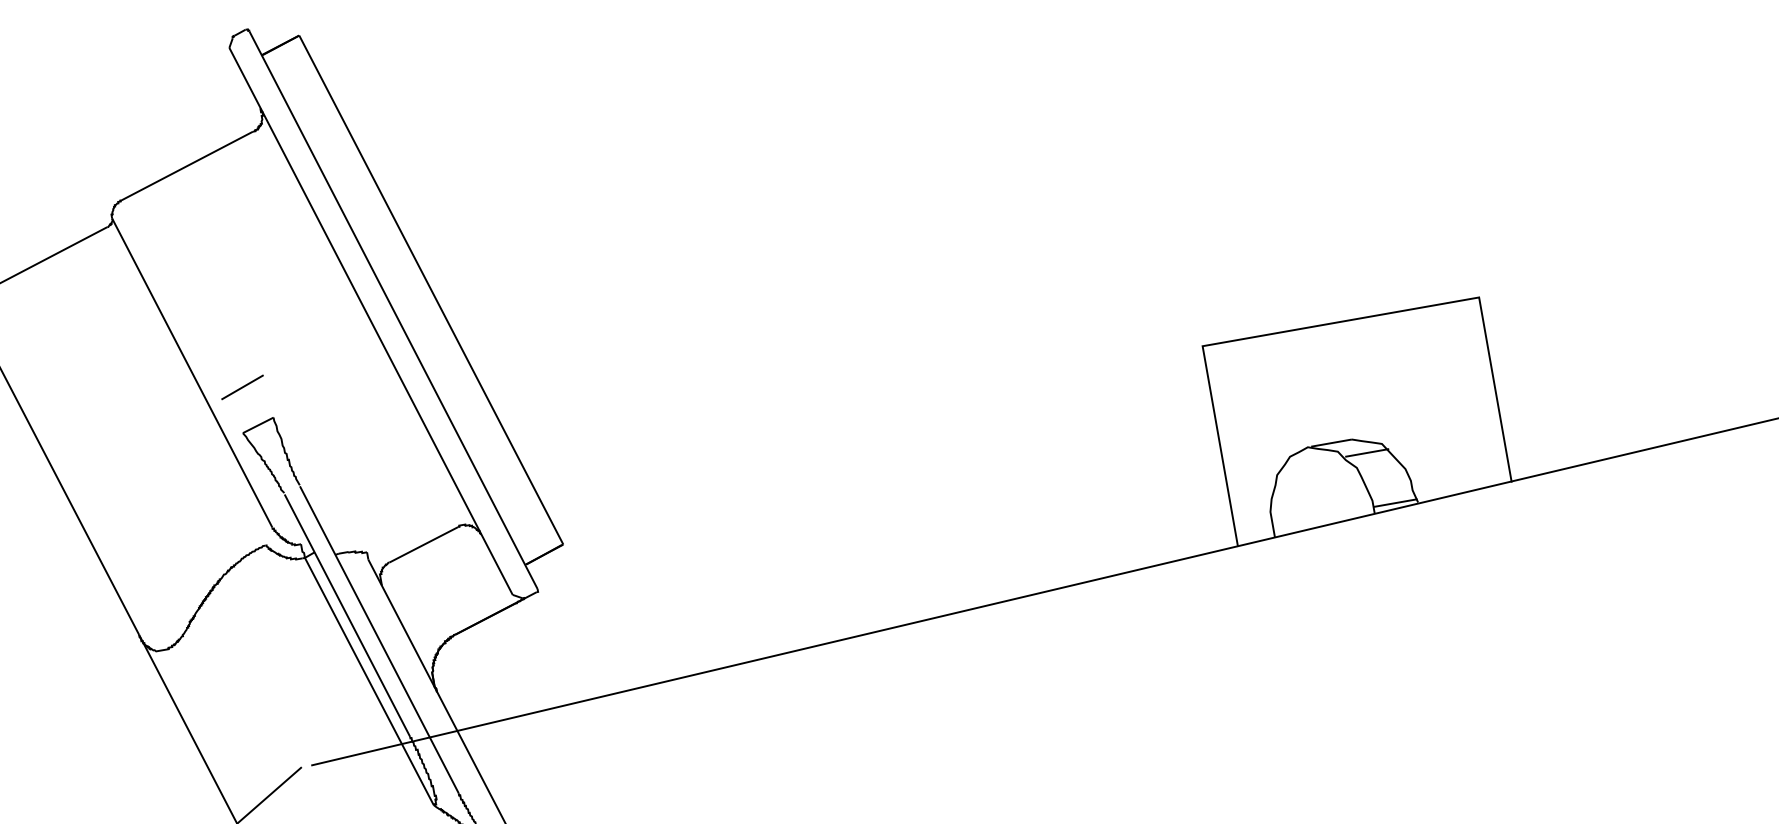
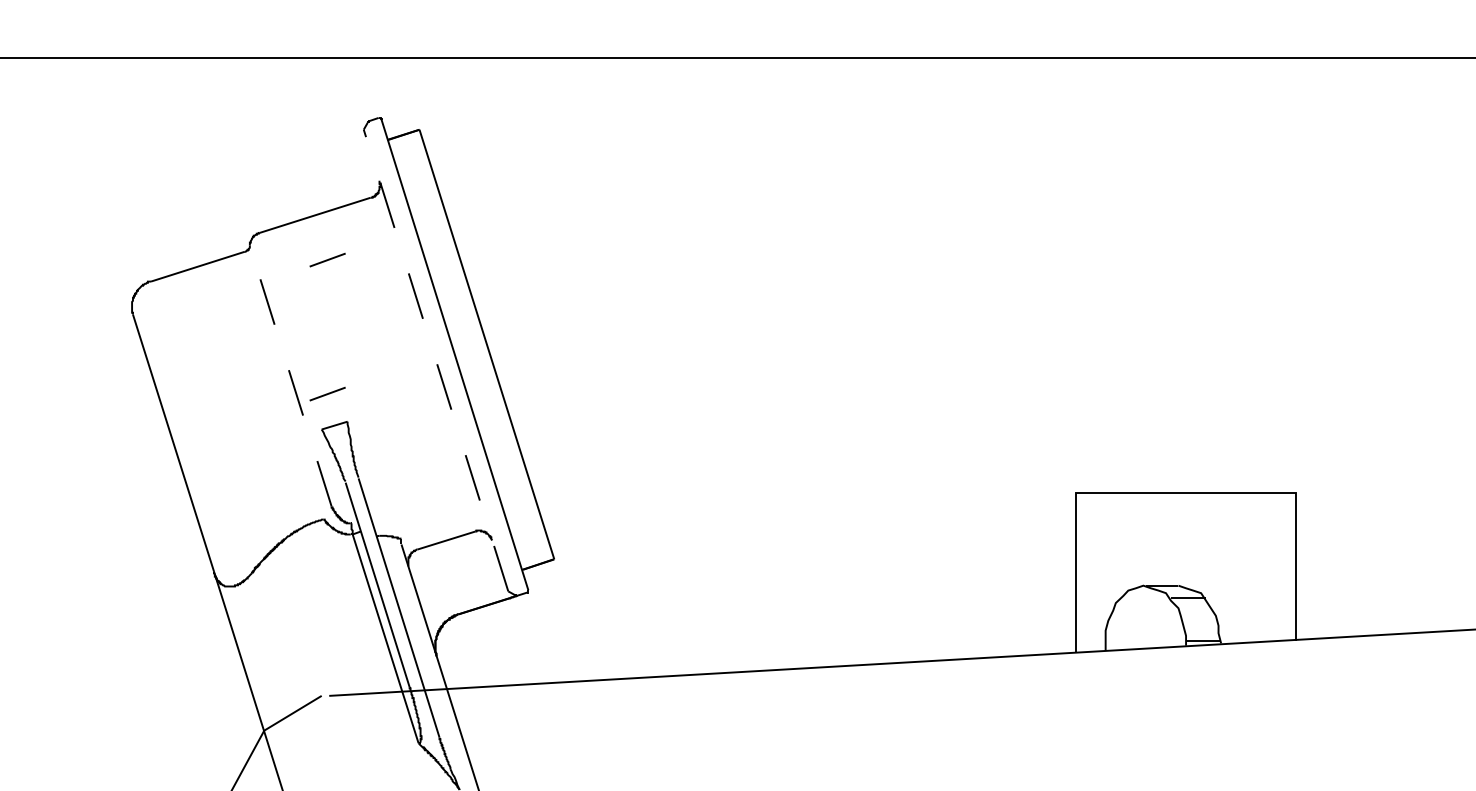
line: (212, 218) -> (327, 259), added
line: (371, 321) -> (436, 360), solid -> dashed
line: (192, 373) -> (290, 376), solid -> dashed

